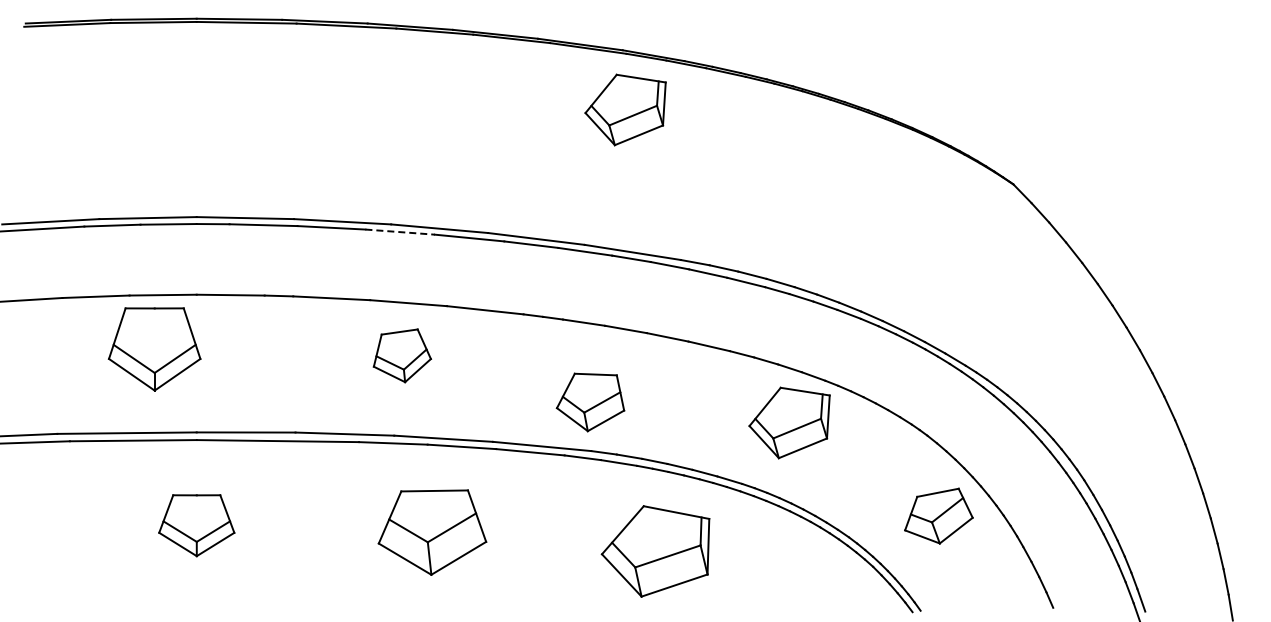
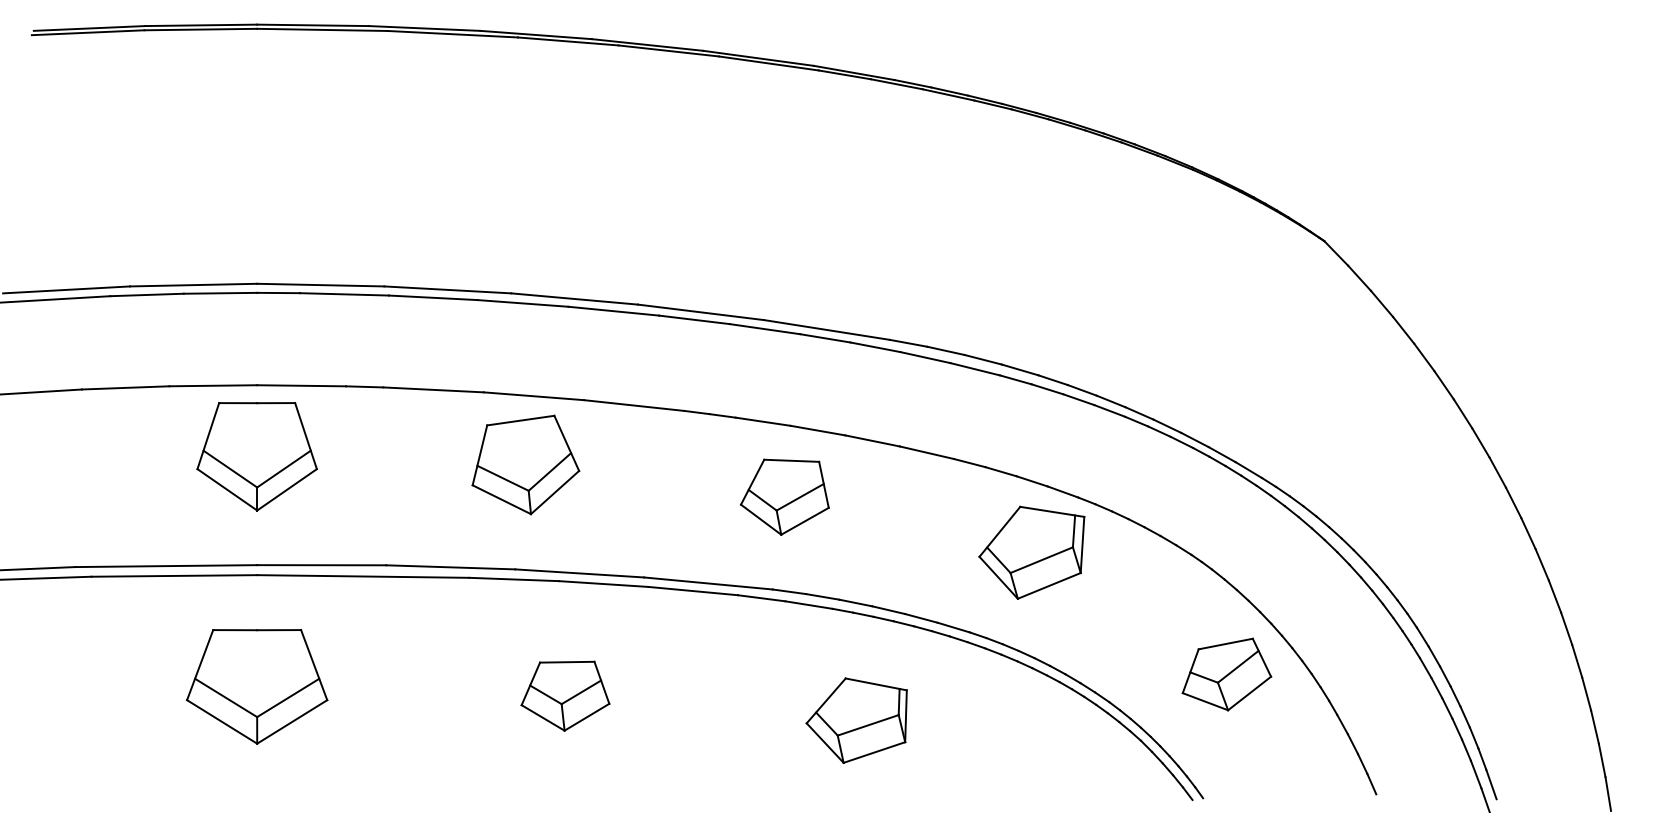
part: (625, 109) -> (817, 143), removed
line: (400, 232) -> (523, 303), dashed -> solid
part: (154, 349) -> (256, 456), moved
part: (402, 355) -> (526, 464), size x1.43
part: (590, 402) -> (784, 497), moved
part: (196, 525) -> (256, 686), size x1.43
part: (432, 532) -> (565, 695), size x0.62
part: (655, 551) -> (856, 720), size x0.71

